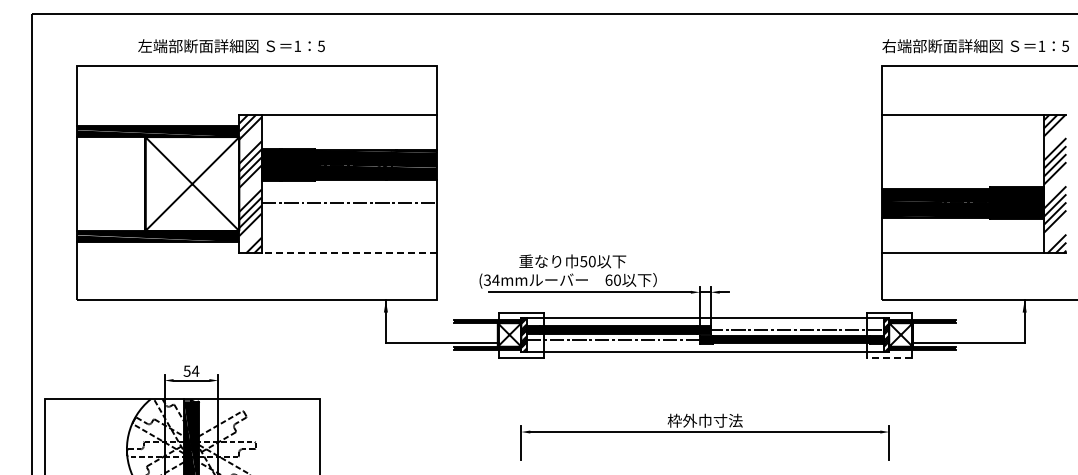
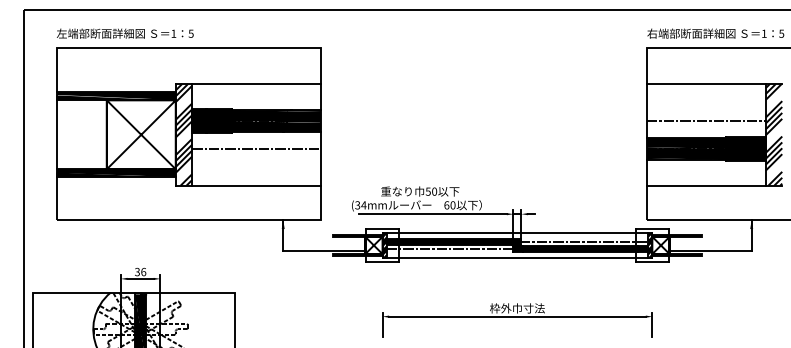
text: (231, 46) -> (125, 33), moved
line: (962, 164) -> (706, 120), added
line: (349, 253) -> (256, 185), dashed -> solid
line: (888, 357) -> (651, 262), dashed -> solid
text: (191, 370) -> (140, 271), 54 -> 36

